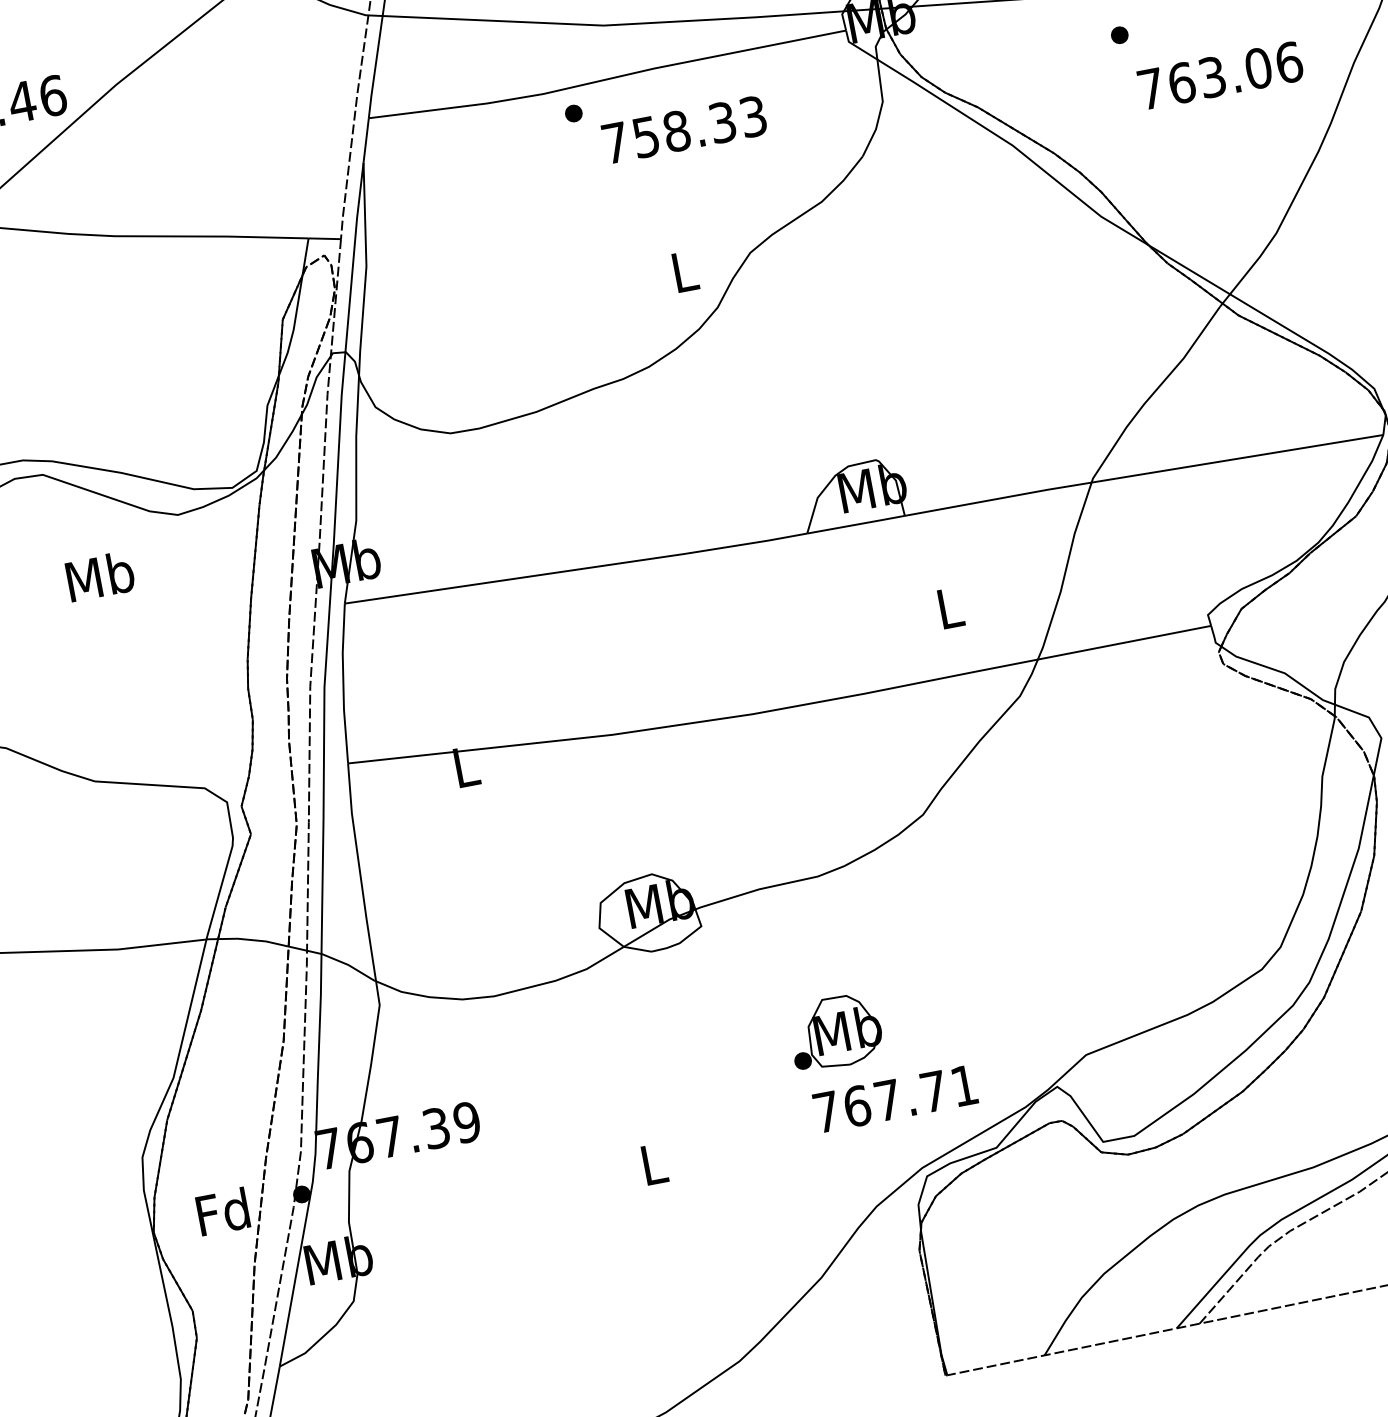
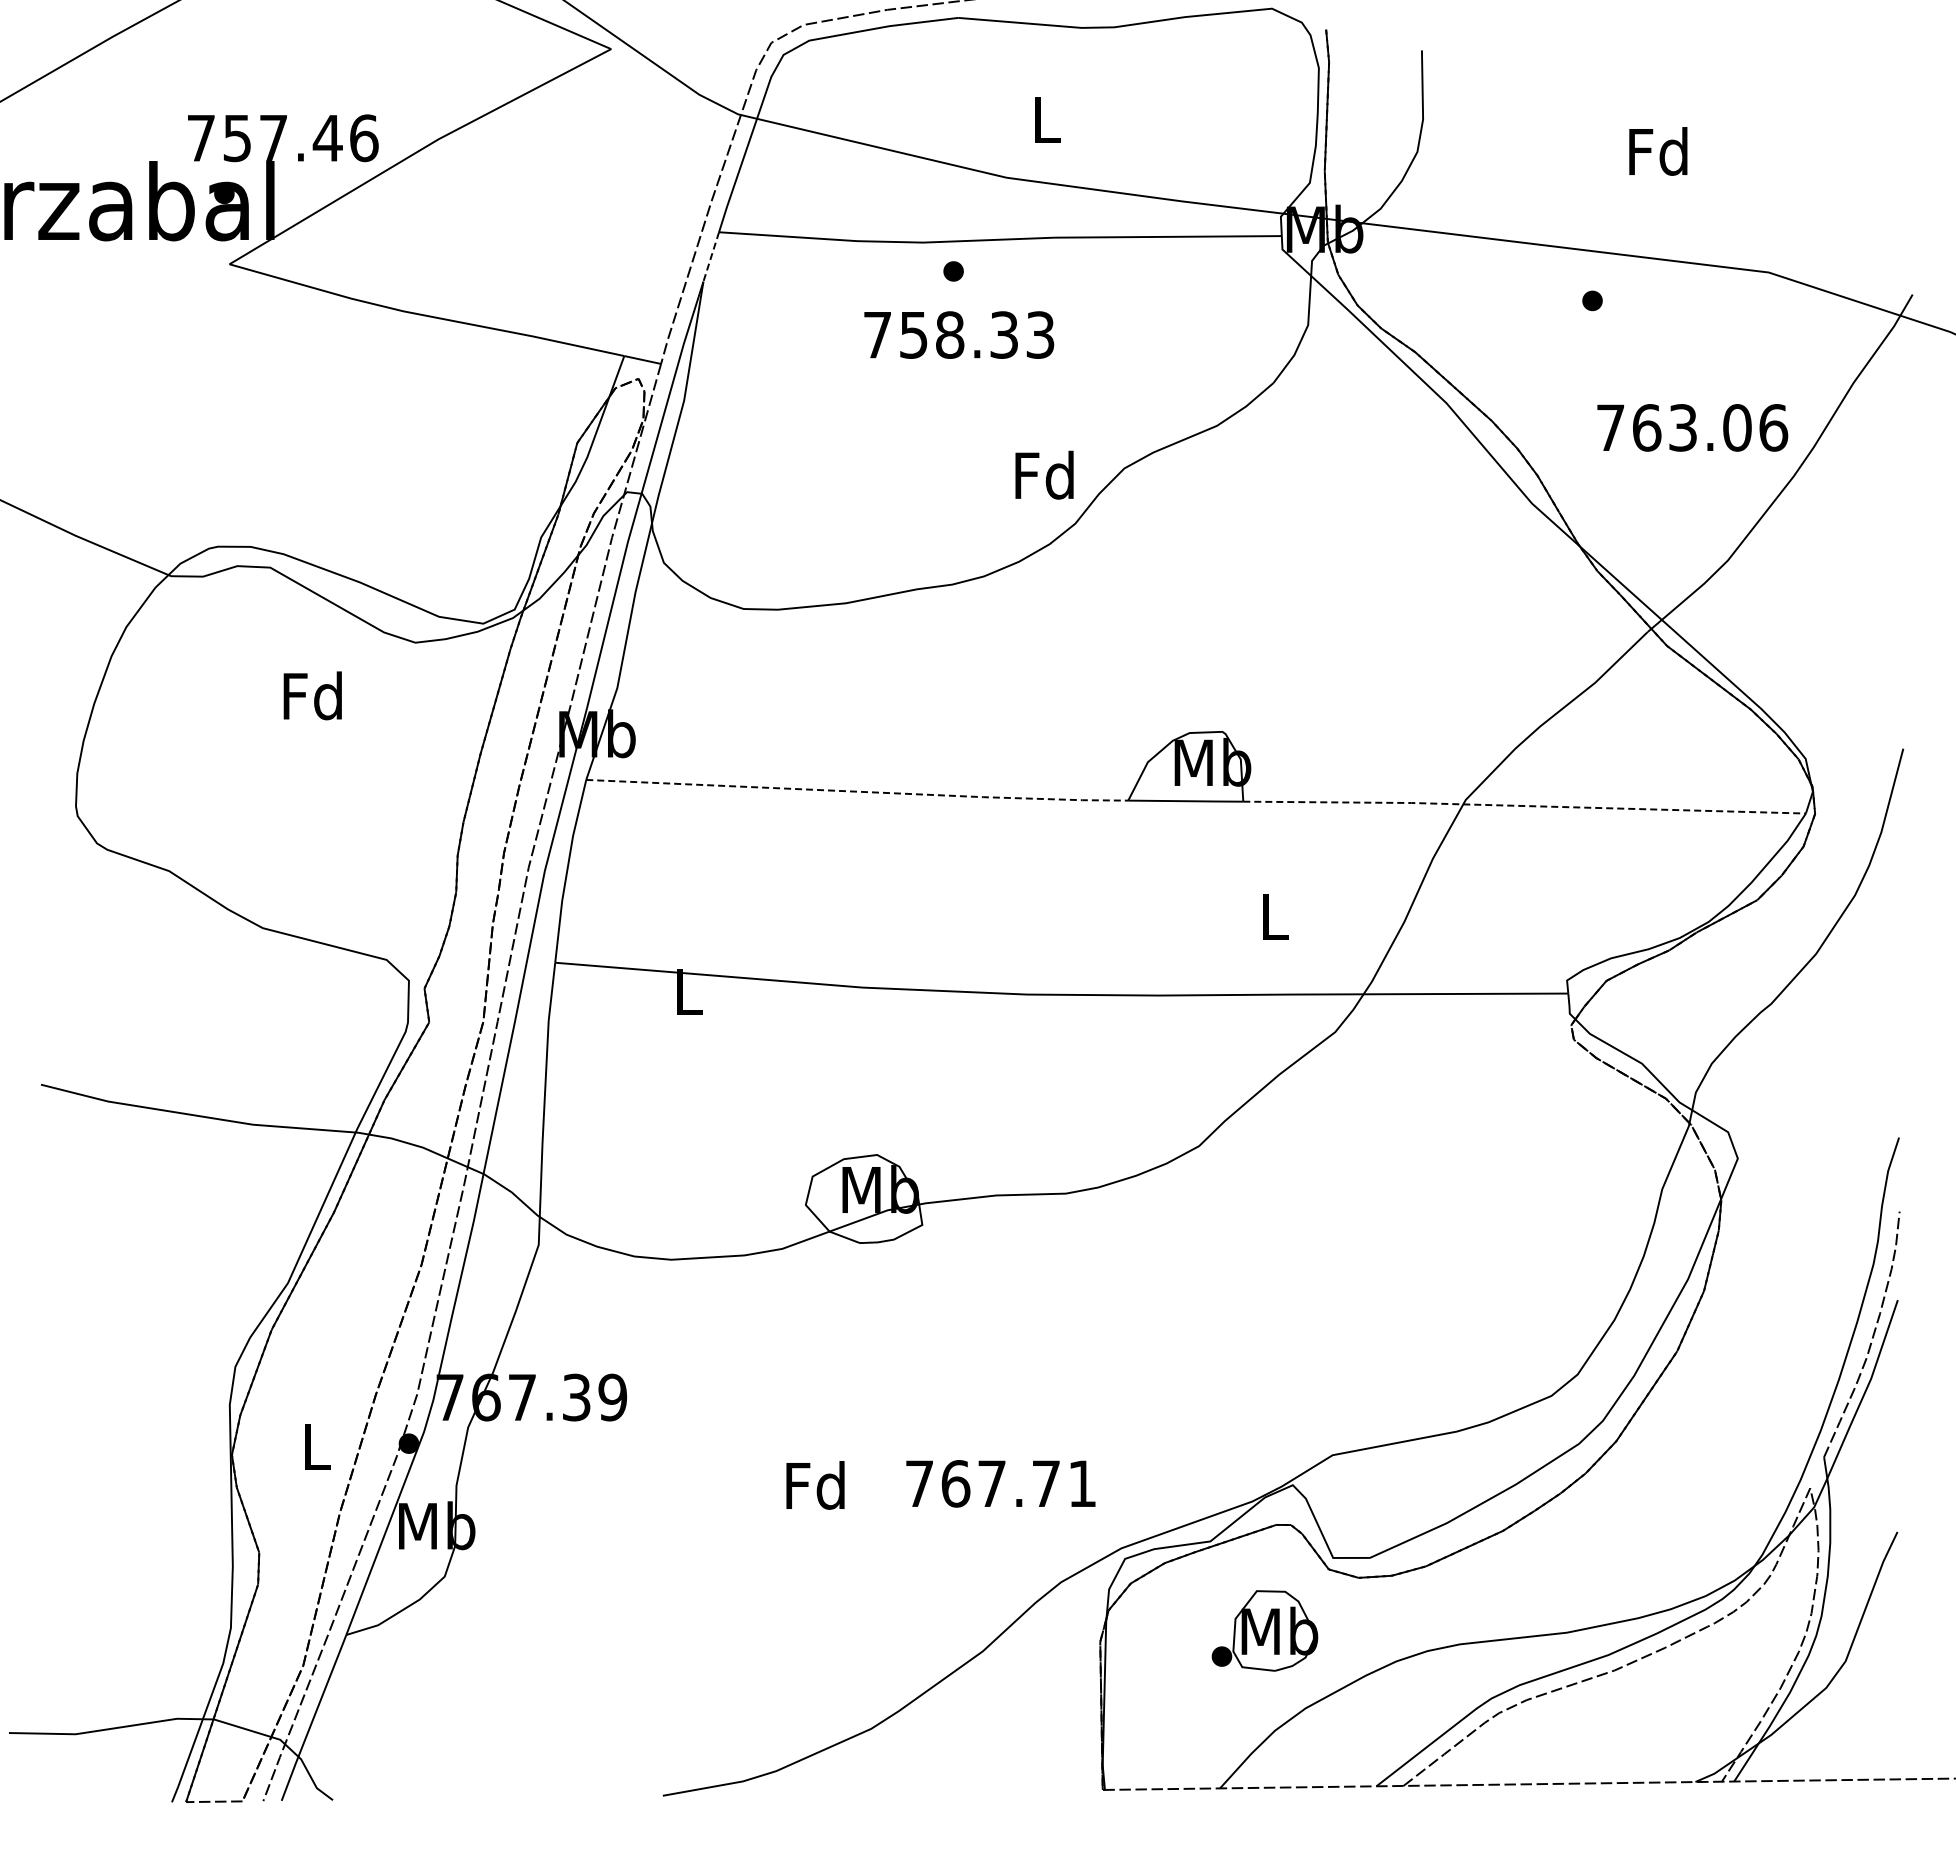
text: (1220, 75) -> (1692, 427), moved
text: (684, 129) -> (959, 334), moved
line: (366, 140) -> (711, 256), solid -> dashed
text: (683, 270) -> (1044, 474), L -> Fd
line: (1143, 474) -> (1524, 806), solid -> dashed
line: (577, 569) -> (858, 791), solid -> dashed
text: (100, 576) -> (313, 695), Mb -> Fd
part: (834, 1032) -> (1264, 1630), moved
text: (895, 1098) -> (1000, 1483), moved
text: (653, 1164) -> (815, 1485), L -> Fd
text: (223, 1211) -> (315, 1446), Fd -> L

